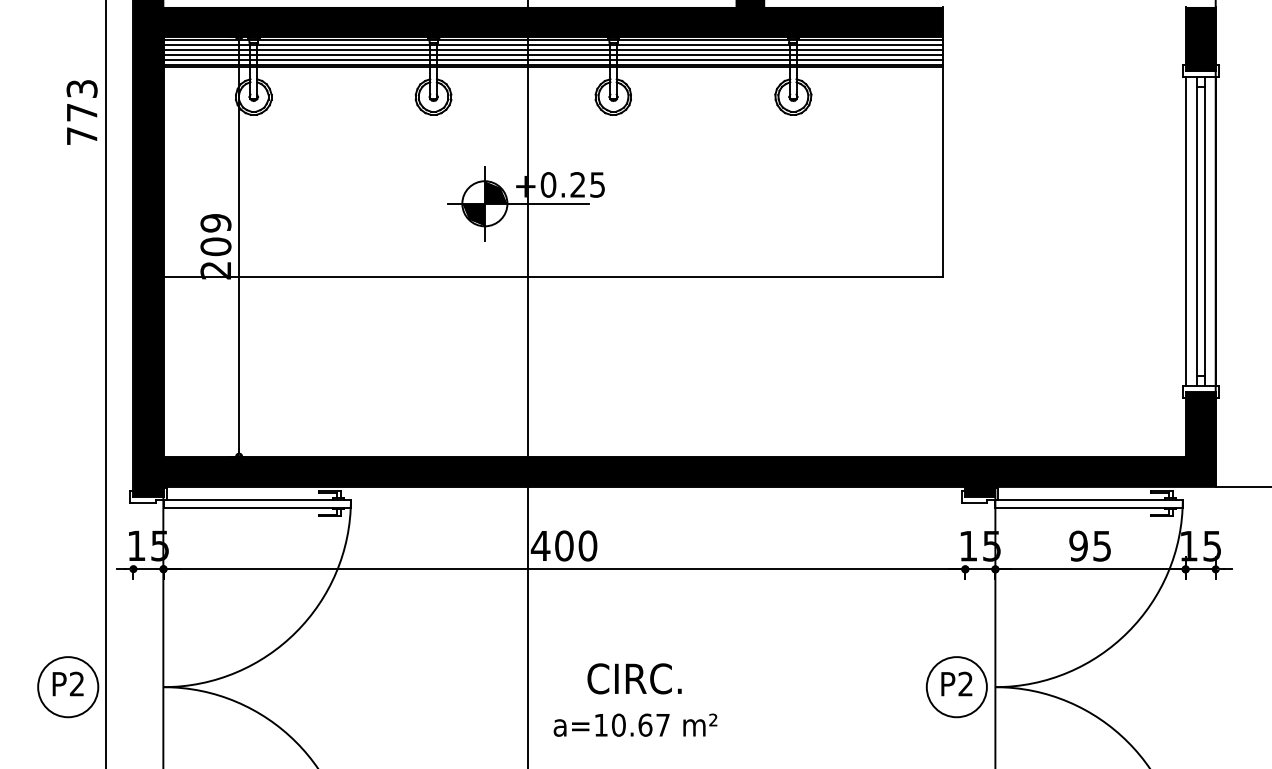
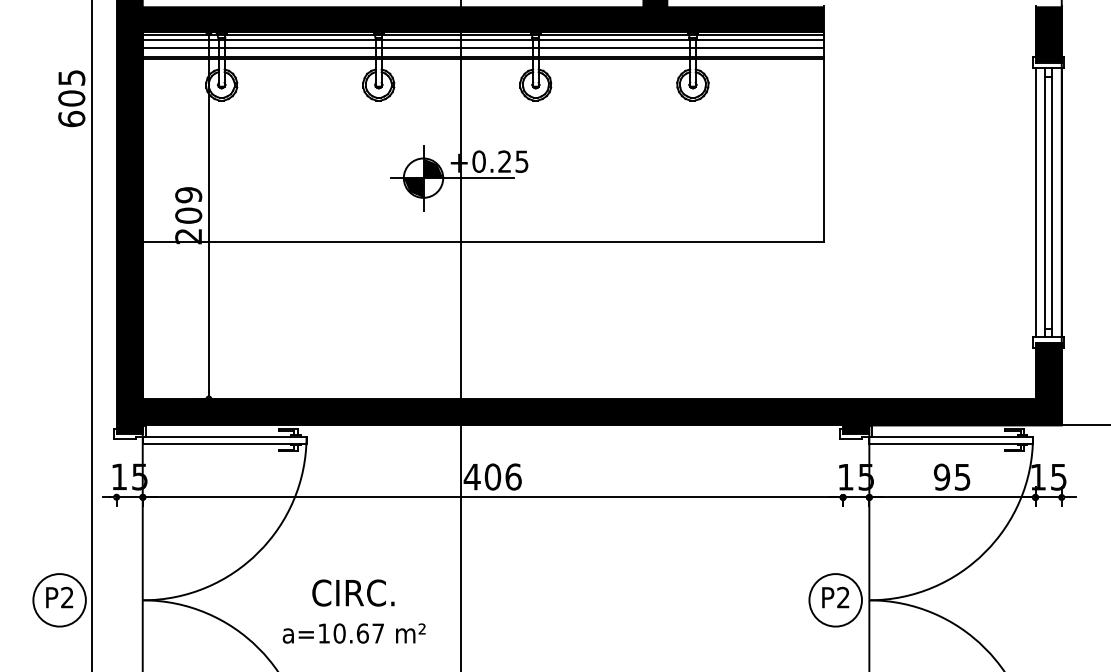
line: (553, 50) -> (483, 44), removed
line: (553, 59) -> (483, 52), removed
text: (81, 112) -> (71, 98), 773 -> 605
text: (587, 545) -> (513, 476), 400 -> 406
text: (635, 699) -> (354, 611), moved

